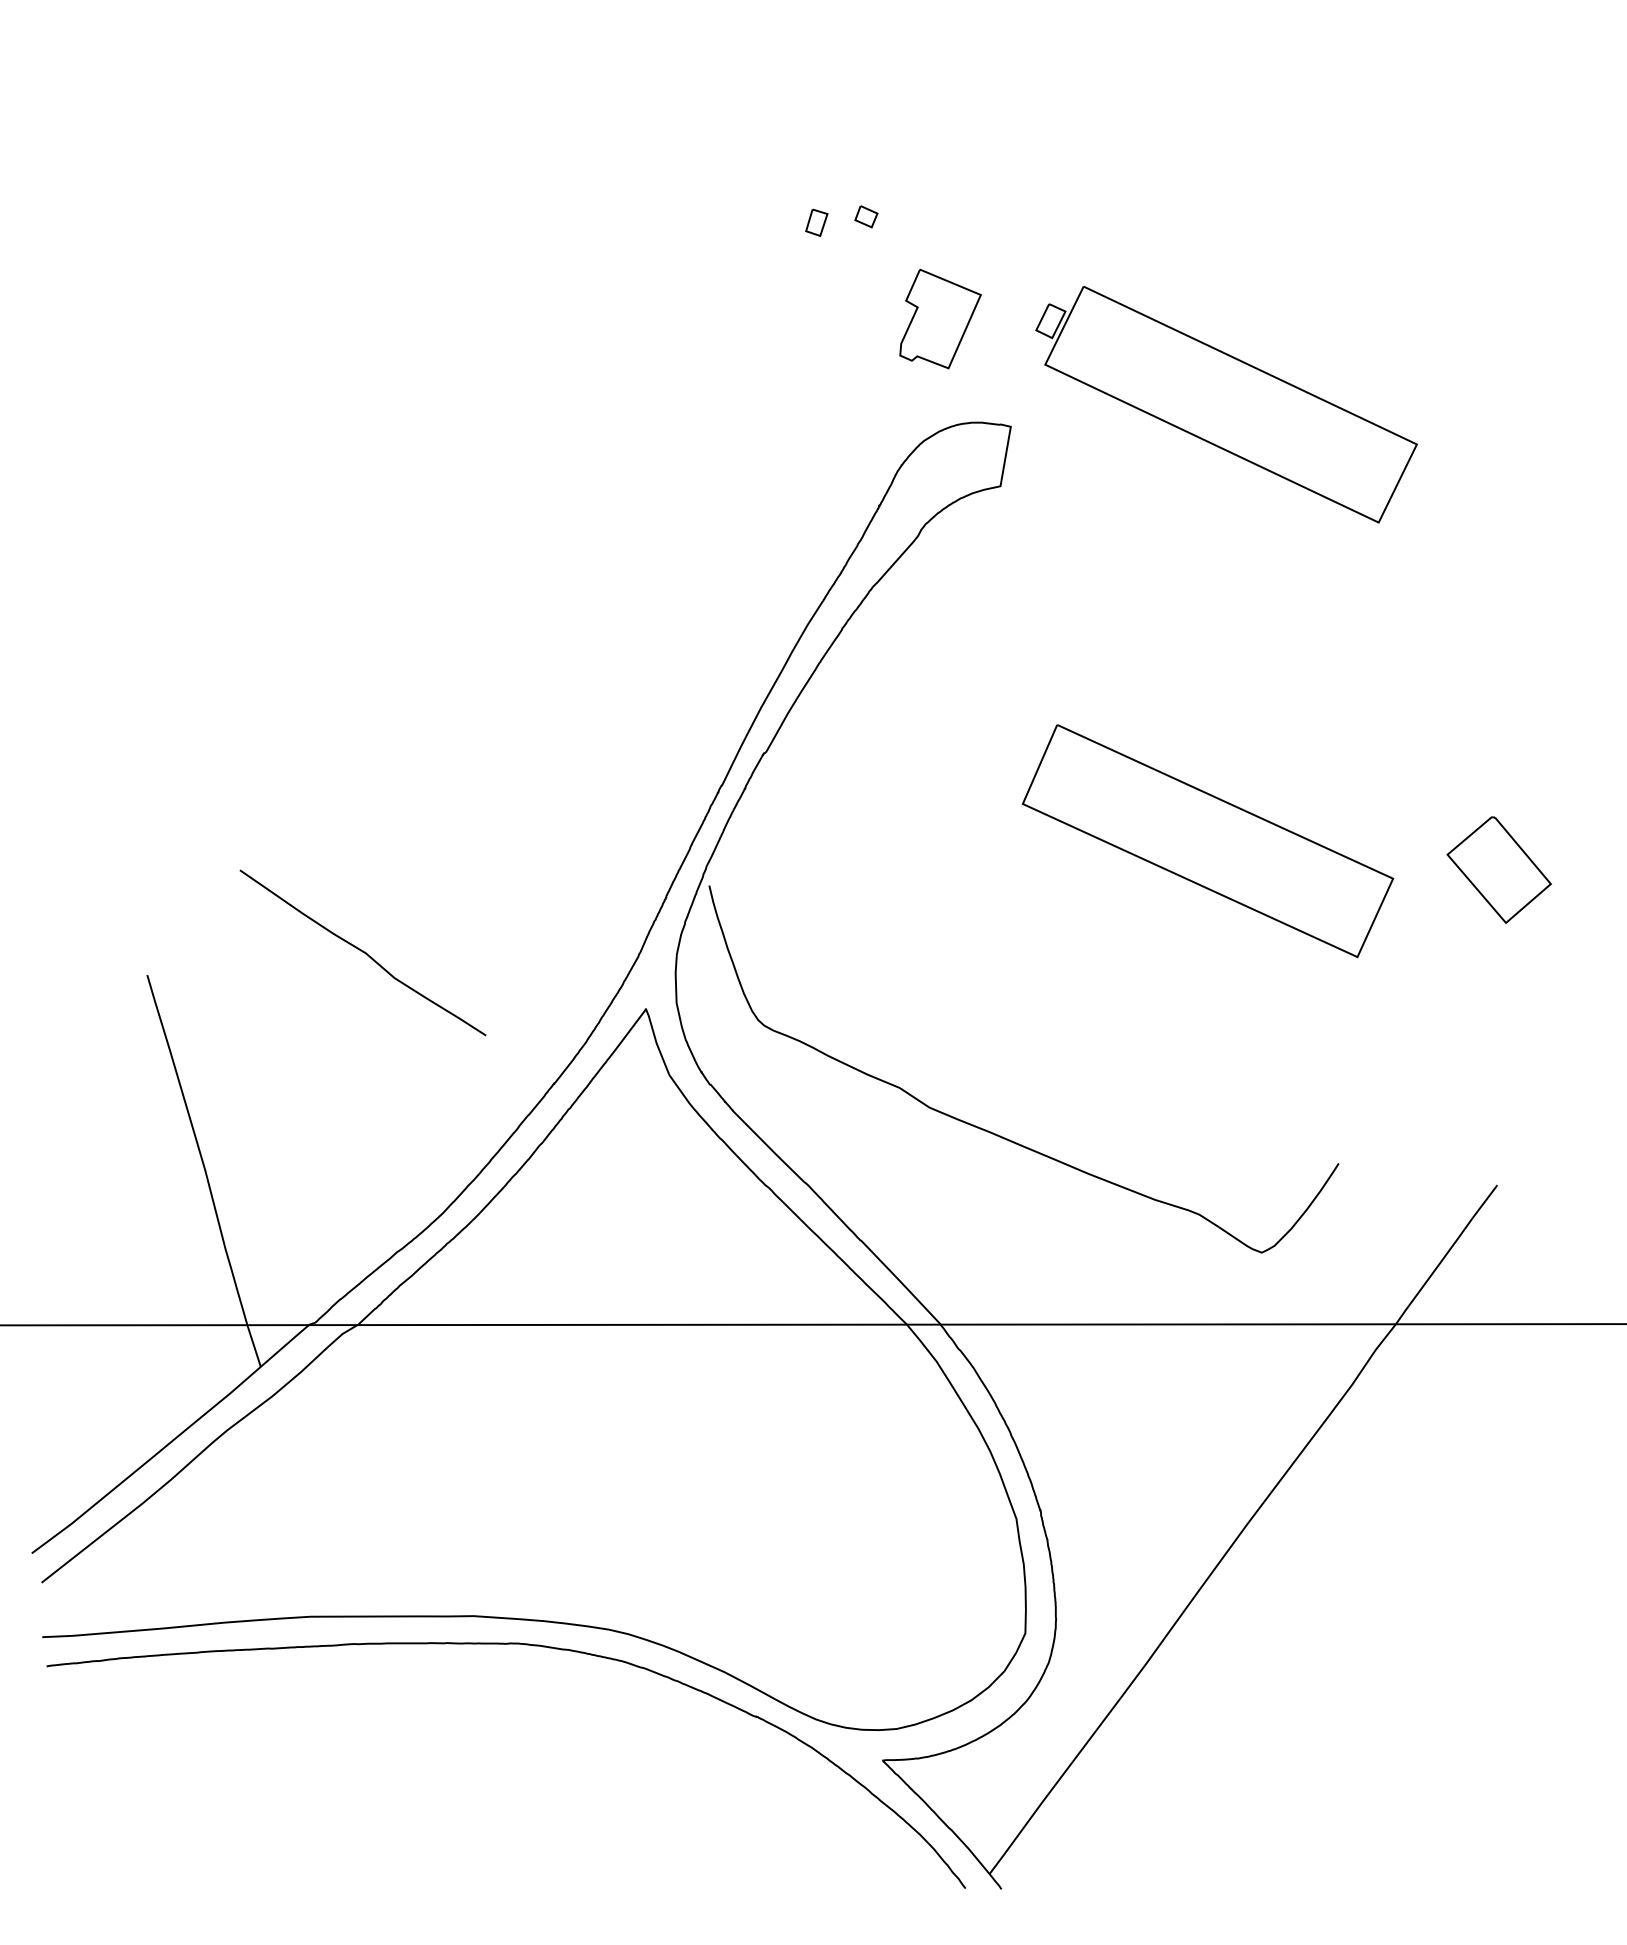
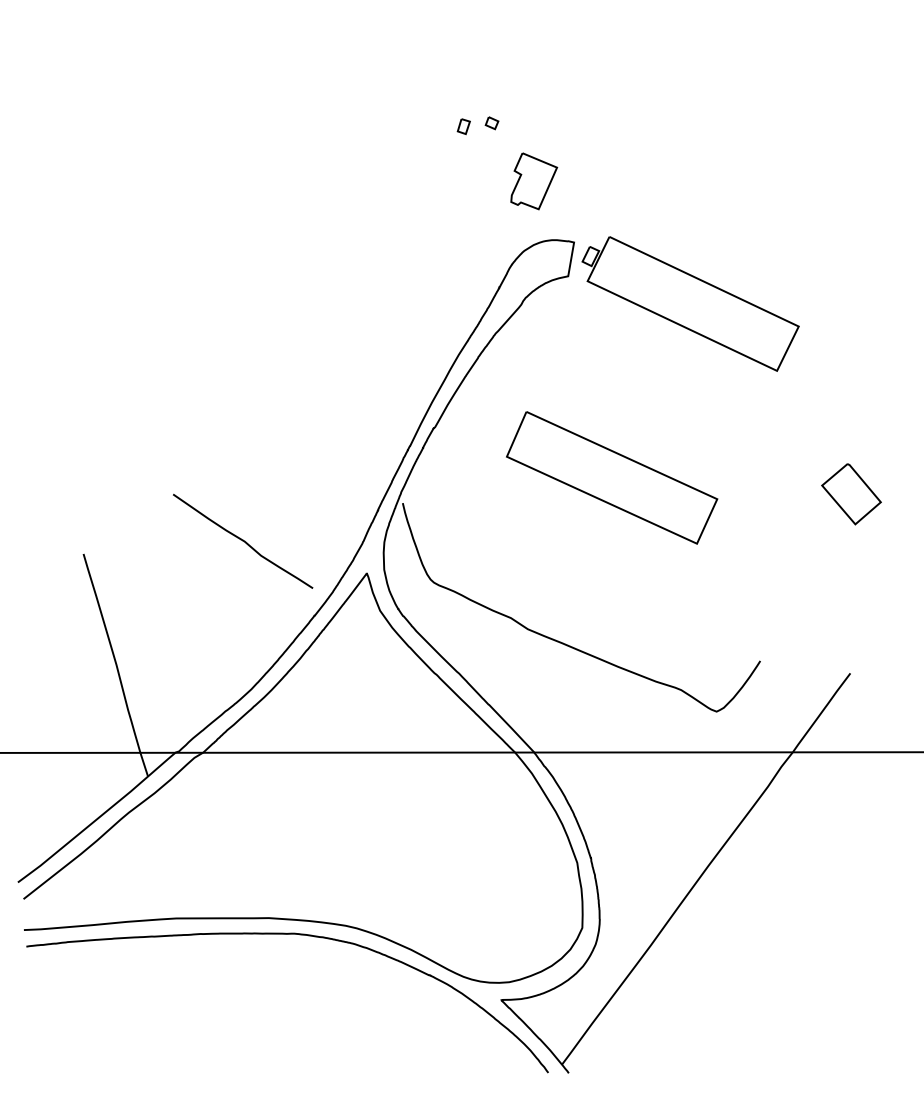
part: (1226, 403) -> (690, 303), moved
part: (1208, 840) -> (612, 477), moved
curve: (363, 951) -> (243, 540), moved

